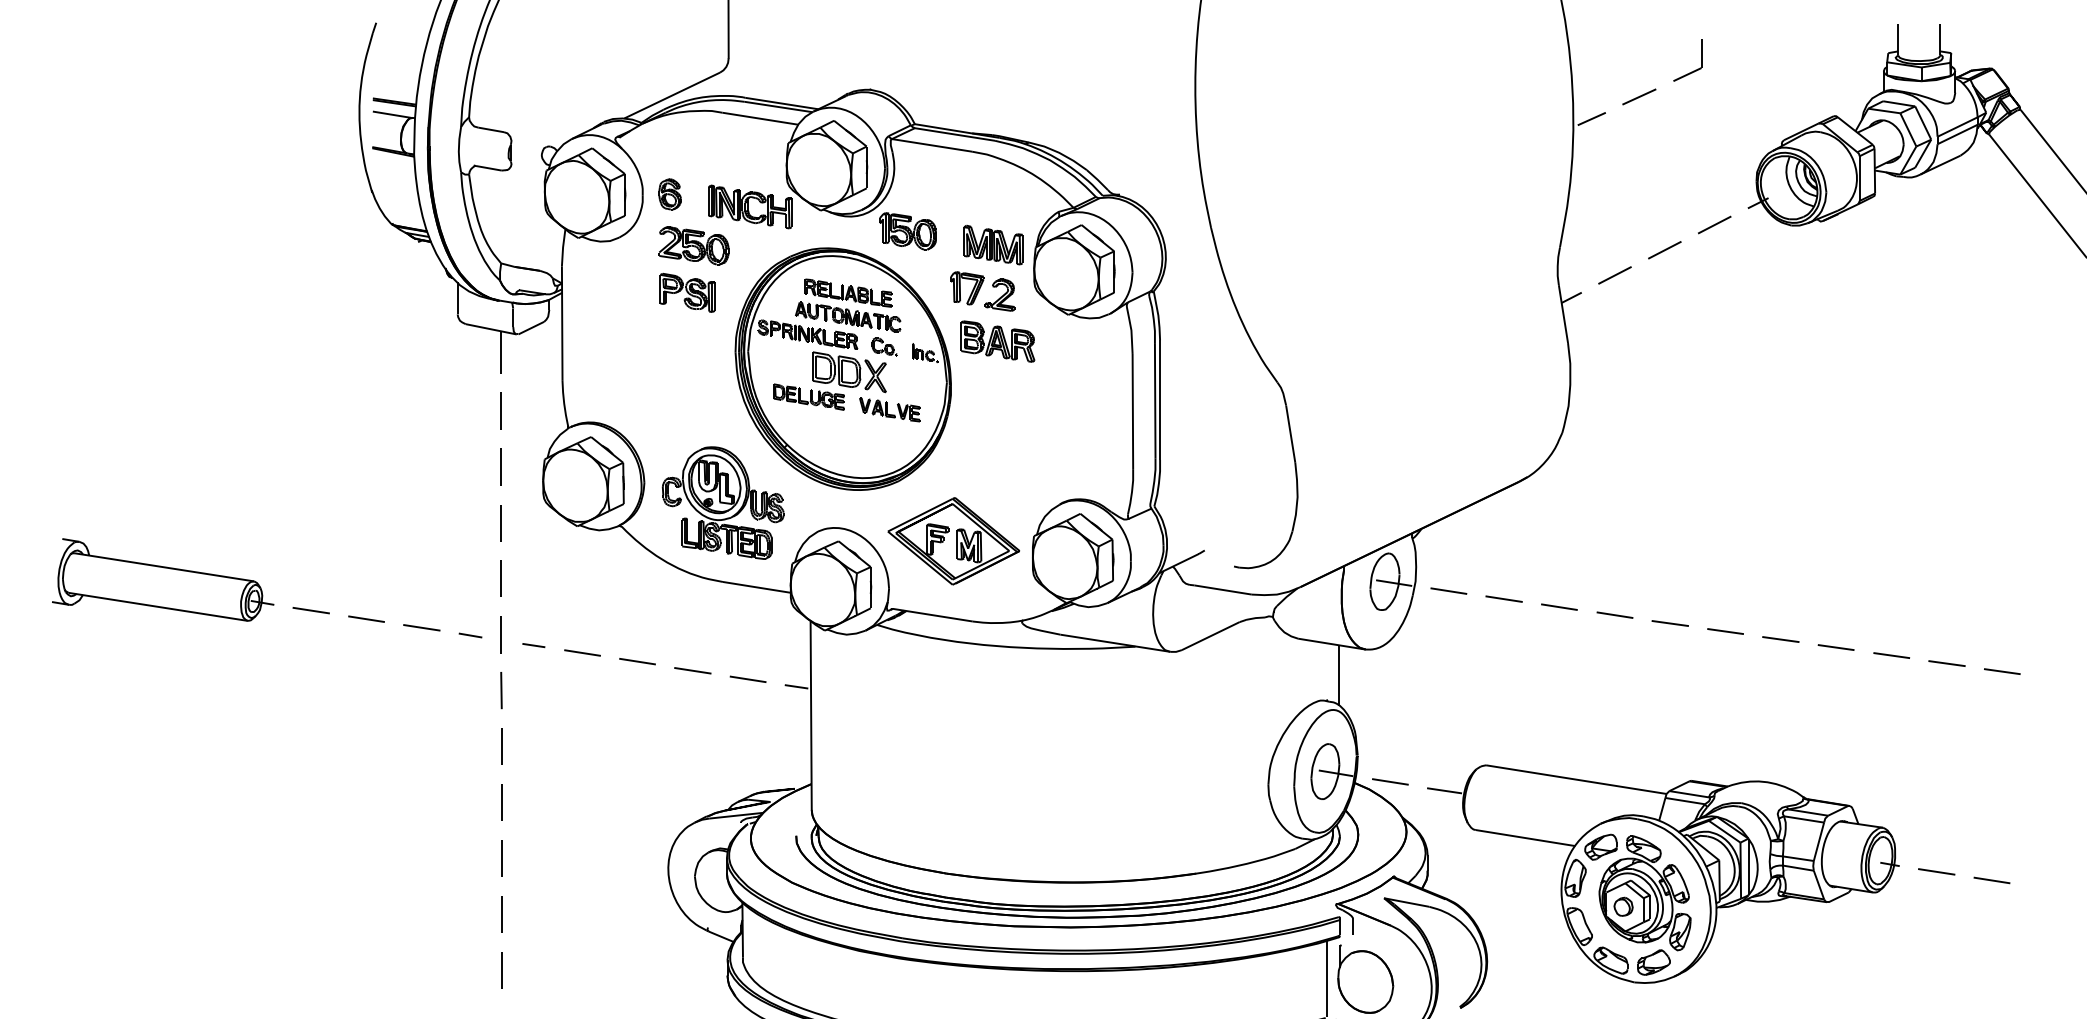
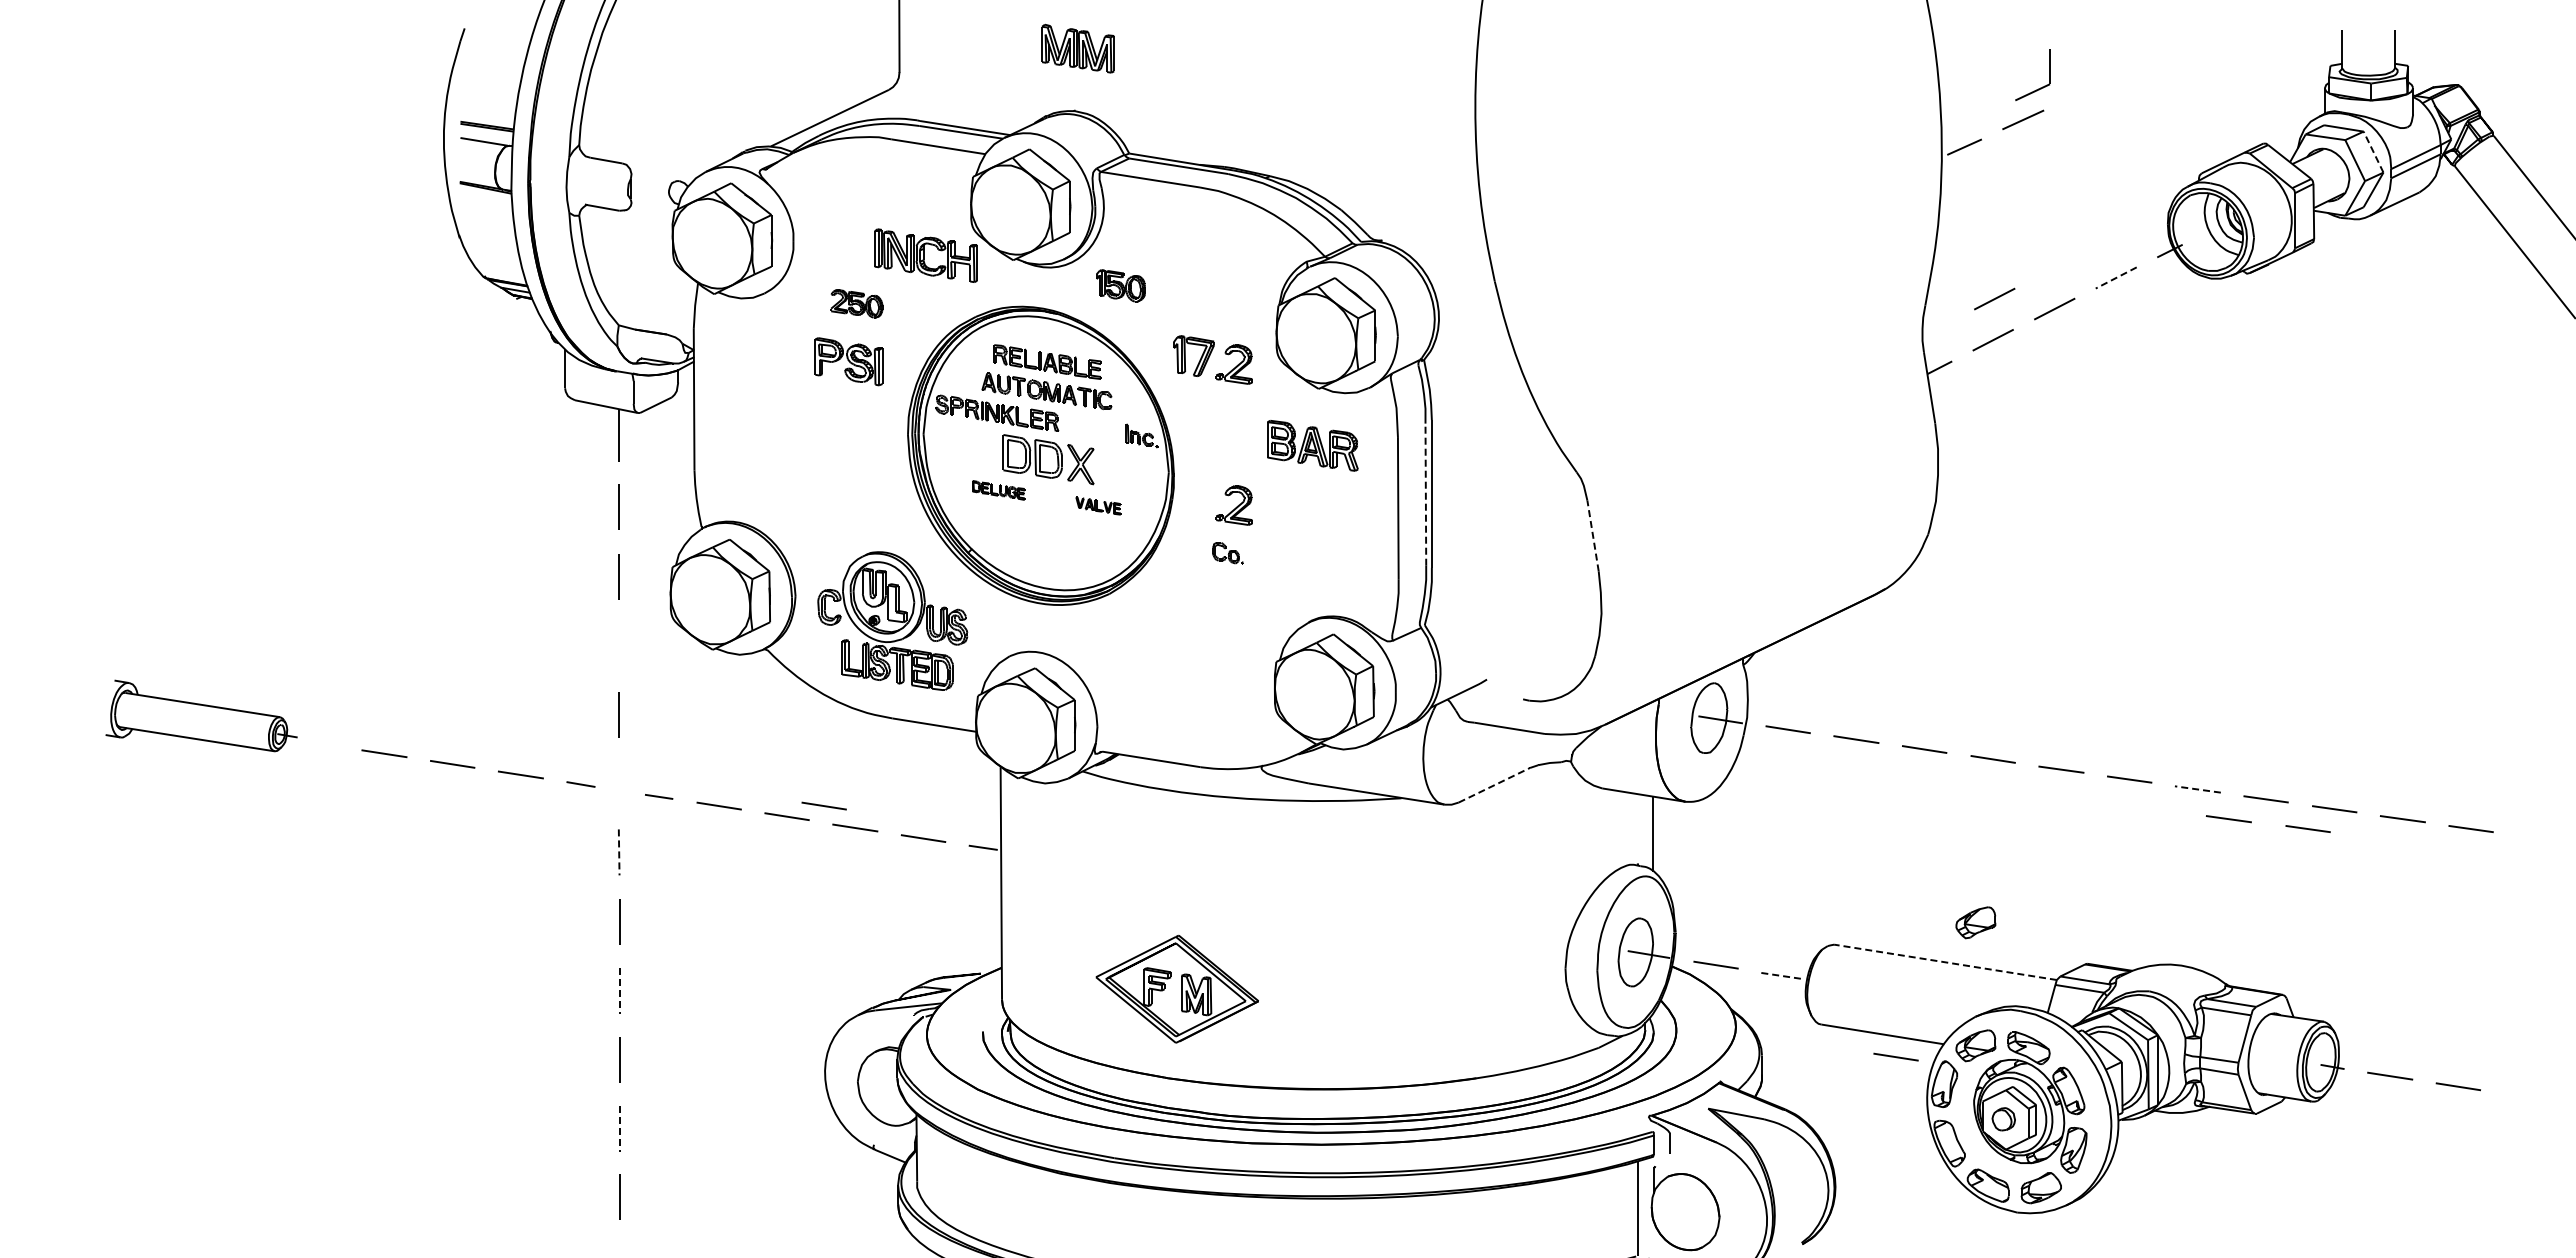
part: (1692, 71) -> (2038, 88), moved
line: (1923, 123) -> (2373, 152), solid -> dashed
part: (670, 193) -> (827, 239), removed
line: (1714, 225) -> (2115, 278), solid -> dashed
part: (907, 231) -> (1120, 285), size x0.7
line: (1616, 241) -> (1994, 298), added
part: (992, 244) -> (1077, 48), moved
part: (693, 245) -> (856, 303), size x0.6
part: (997, 341) -> (1312, 445), moved
part: (884, 347) -> (1227, 553), moved
part: (808, 397) -> (998, 490), size x0.6
line: (1154, 400) -> (1425, 494), solid -> dashed
part: (889, 409) -> (1098, 505), size x0.6
part: (999, 409) -> (1233, 505), added
line: (1291, 434) -> (1593, 536), solid -> dashed
line: (500, 522) -> (618, 645), removed
part: (953, 540) -> (1176, 988), moved
part: (163, 579) -> (201, 715), size x0.7
line: (500, 634) -> (618, 783), removed
line: (1210, 636) -> (1494, 785), solid -> dashed
line: (1780, 639) -> (2197, 789), solid -> dashed
line: (667, 652) -> (823, 805), added
line: (1805, 663) -> (2228, 819), added
line: (1869, 671) -> (2307, 828), added
line: (501, 690) -> (619, 852), solid -> dashed
part: (1600, 747) -> (1975, 922), added
line: (1576, 779) -> (1945, 962), solid -> dashed
line: (1444, 791) -> (1782, 976), solid -> dashed
line: (501, 802) -> (619, 990), solid -> dashed
line: (1535, 855) -> (1895, 1056), added
line: (501, 914) -> (619, 1128), solid -> dashed

